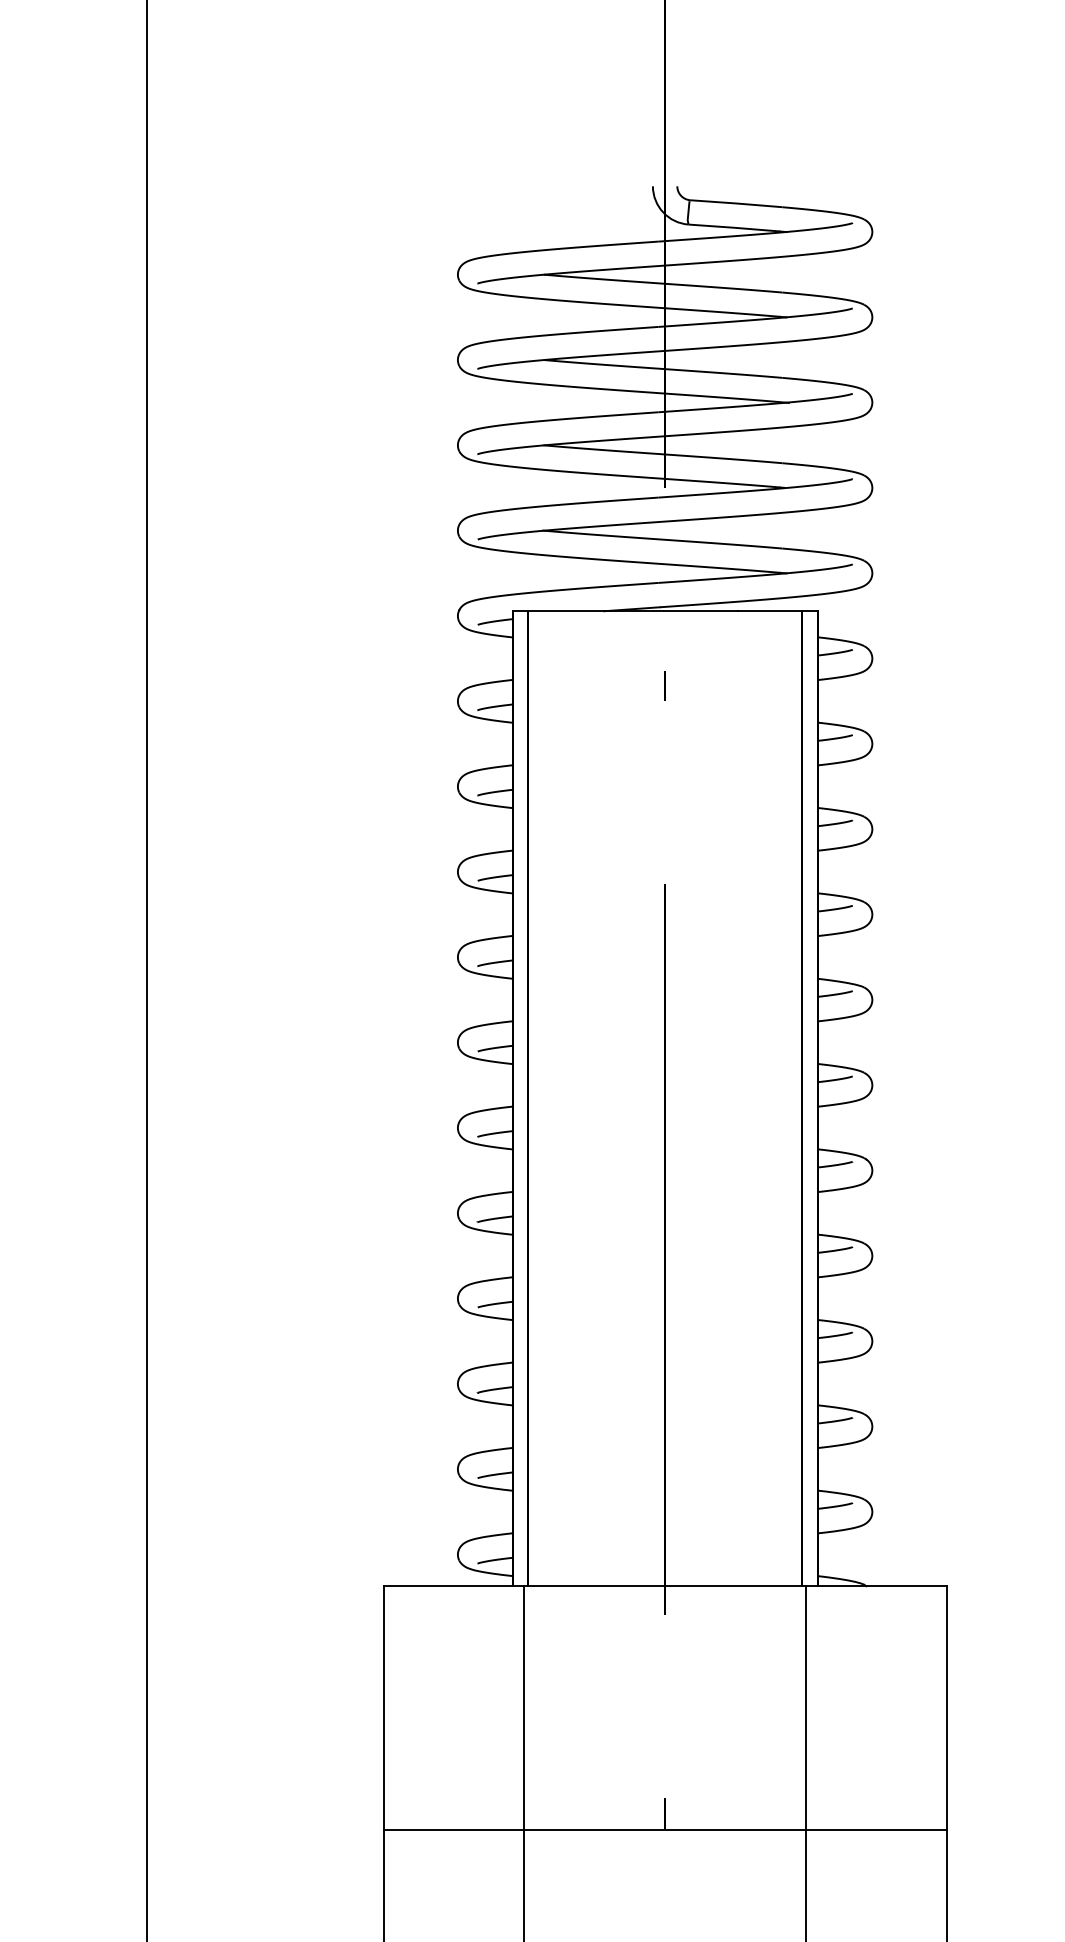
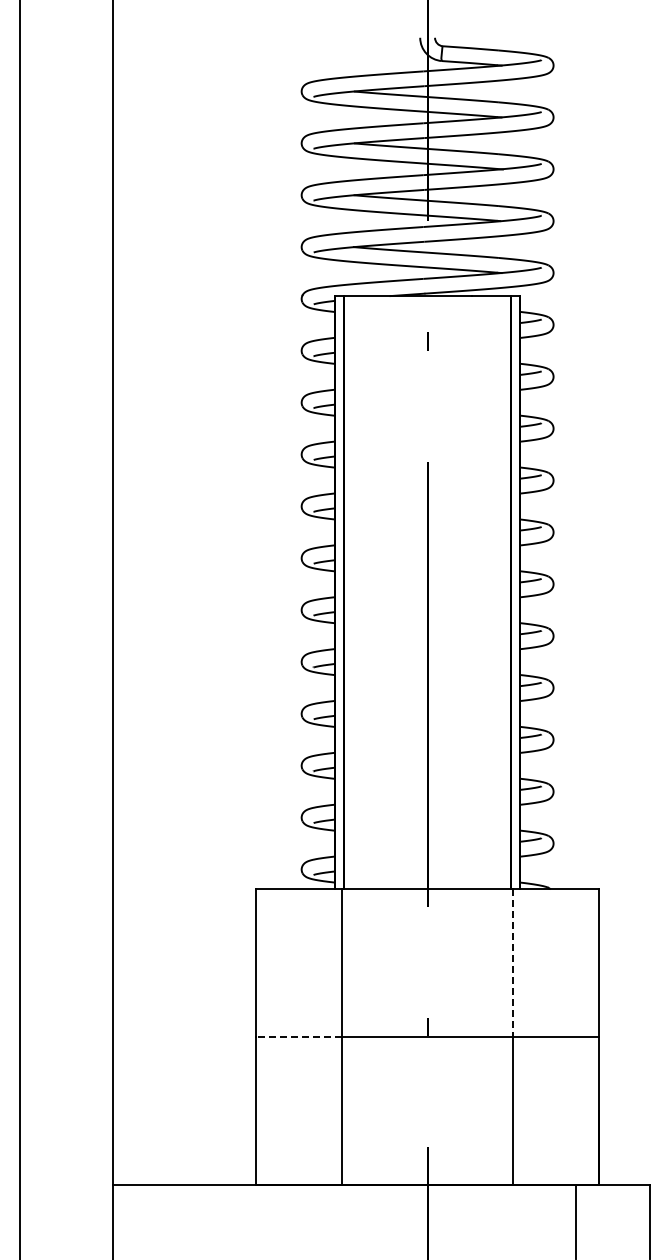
line: (806, 1709) -> (513, 963), solid -> dashed
line: (454, 1829) -> (299, 1036), solid -> dashed

